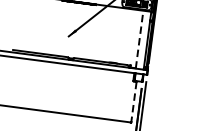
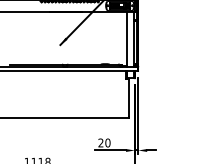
line: (139, 38) -> (126, 38), dashed -> solid
line: (134, 102) -> (129, 98), dashed -> solid

